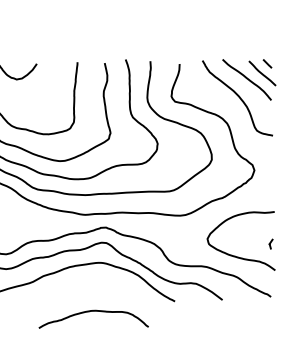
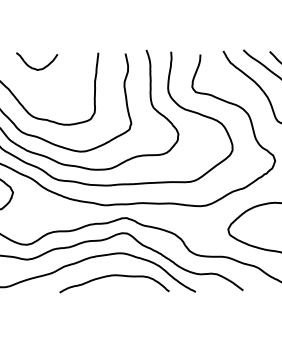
curve: (93, 311) -> (114, 276), moved

